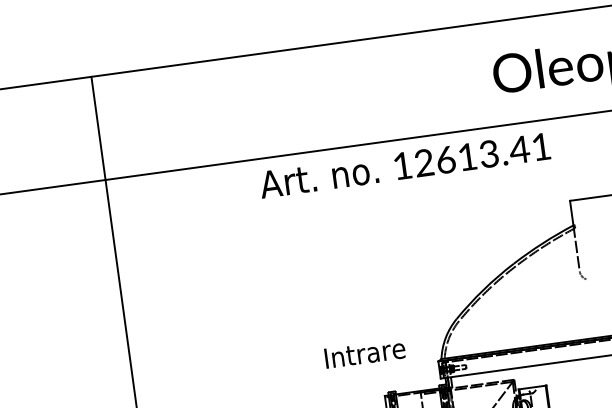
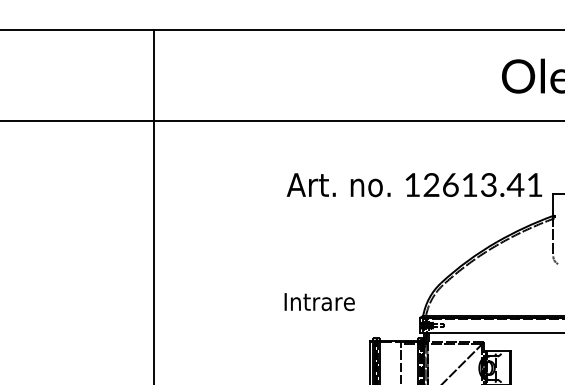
text: (404, 166) -> (414, 185), moved
text: (364, 352) -> (319, 301), moved

